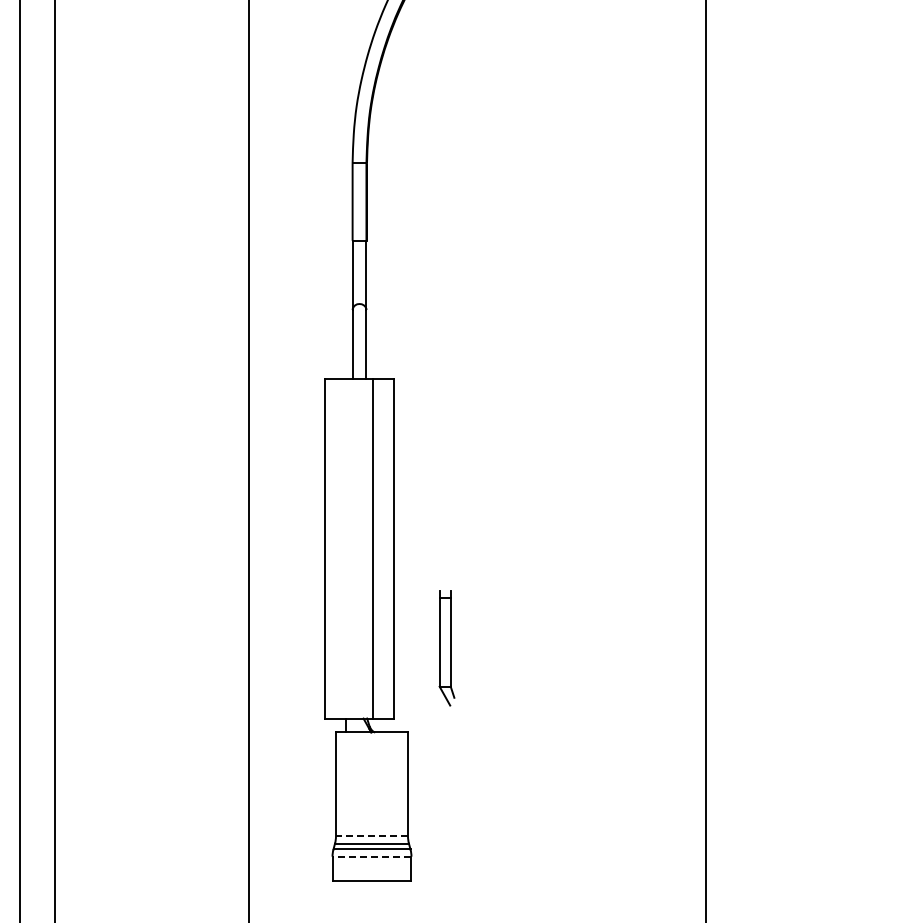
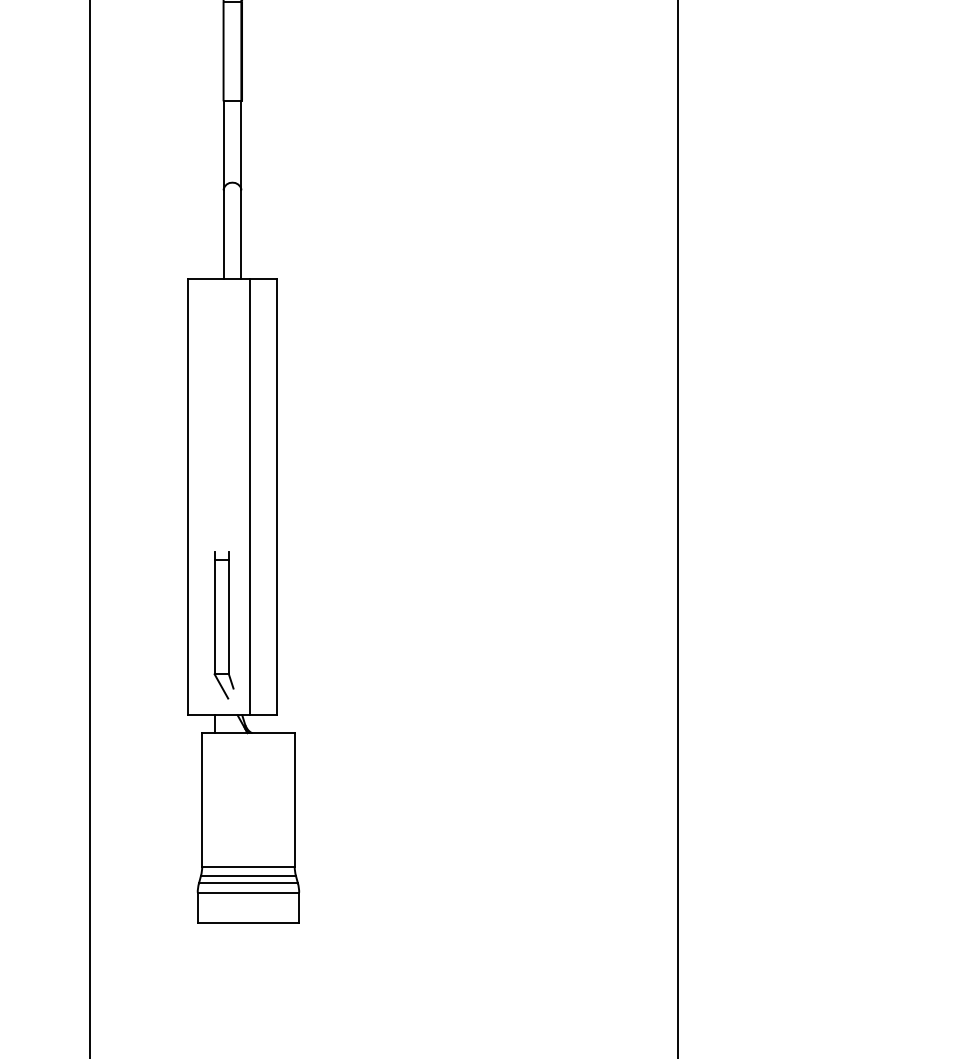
part: (446, 648) -> (223, 625), moved
line: (371, 836) -> (247, 866), dashed -> solid
line: (371, 856) -> (247, 892), dashed -> solid

